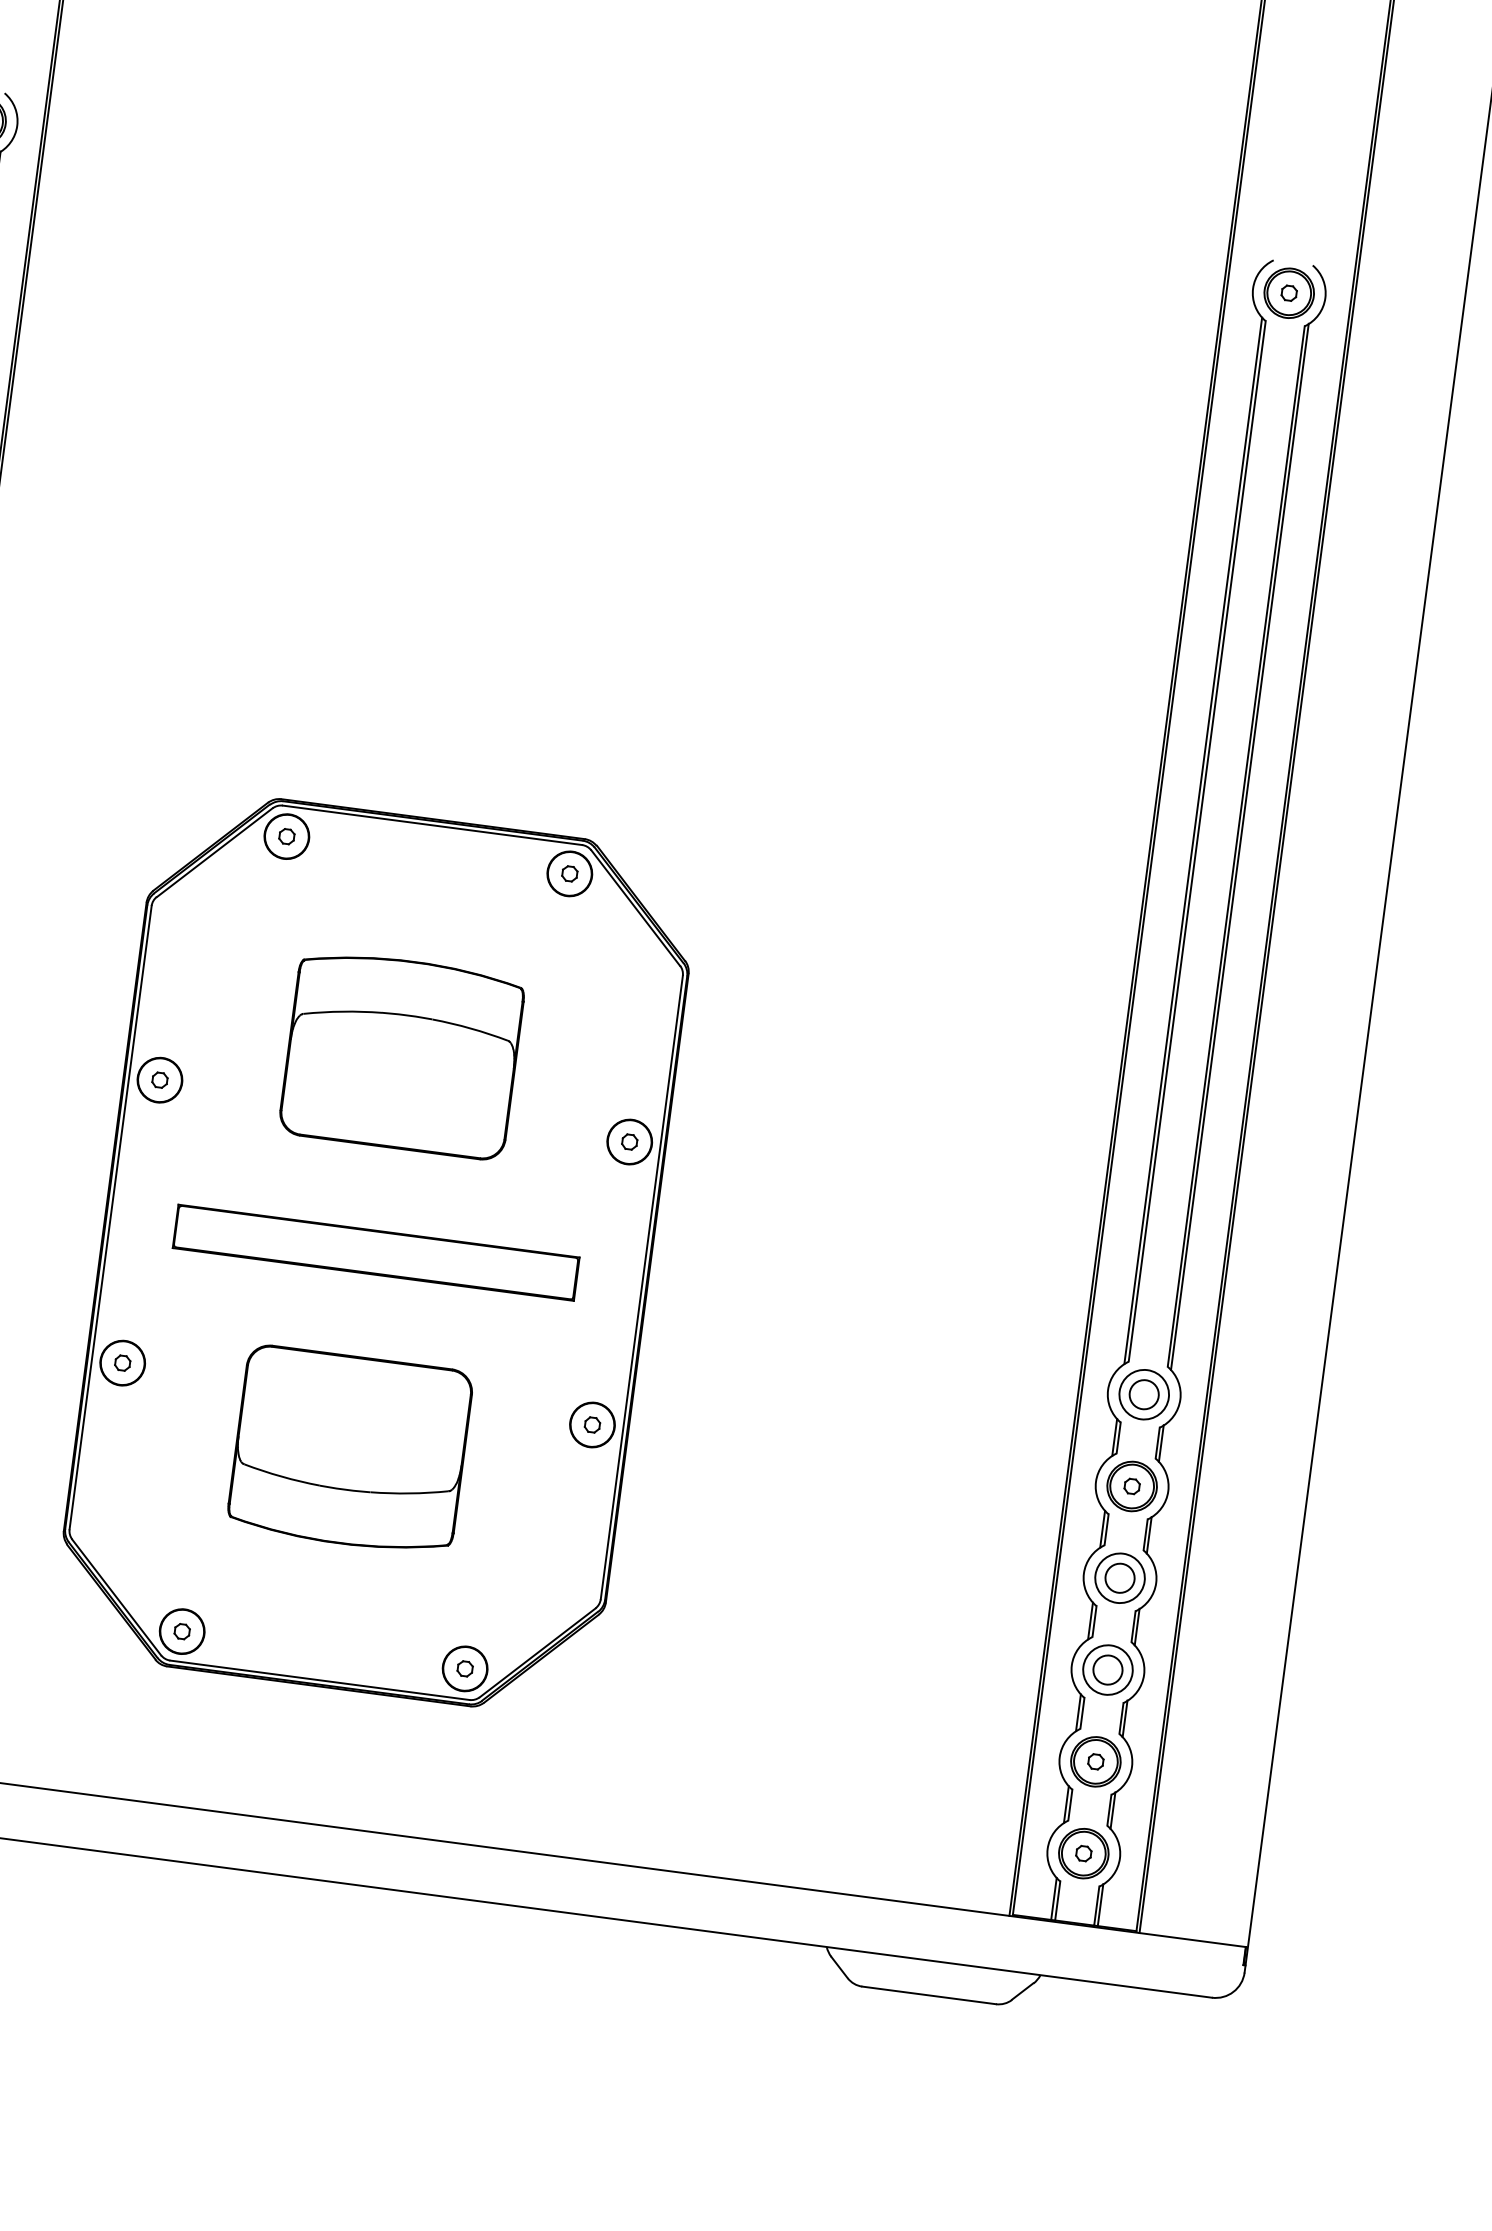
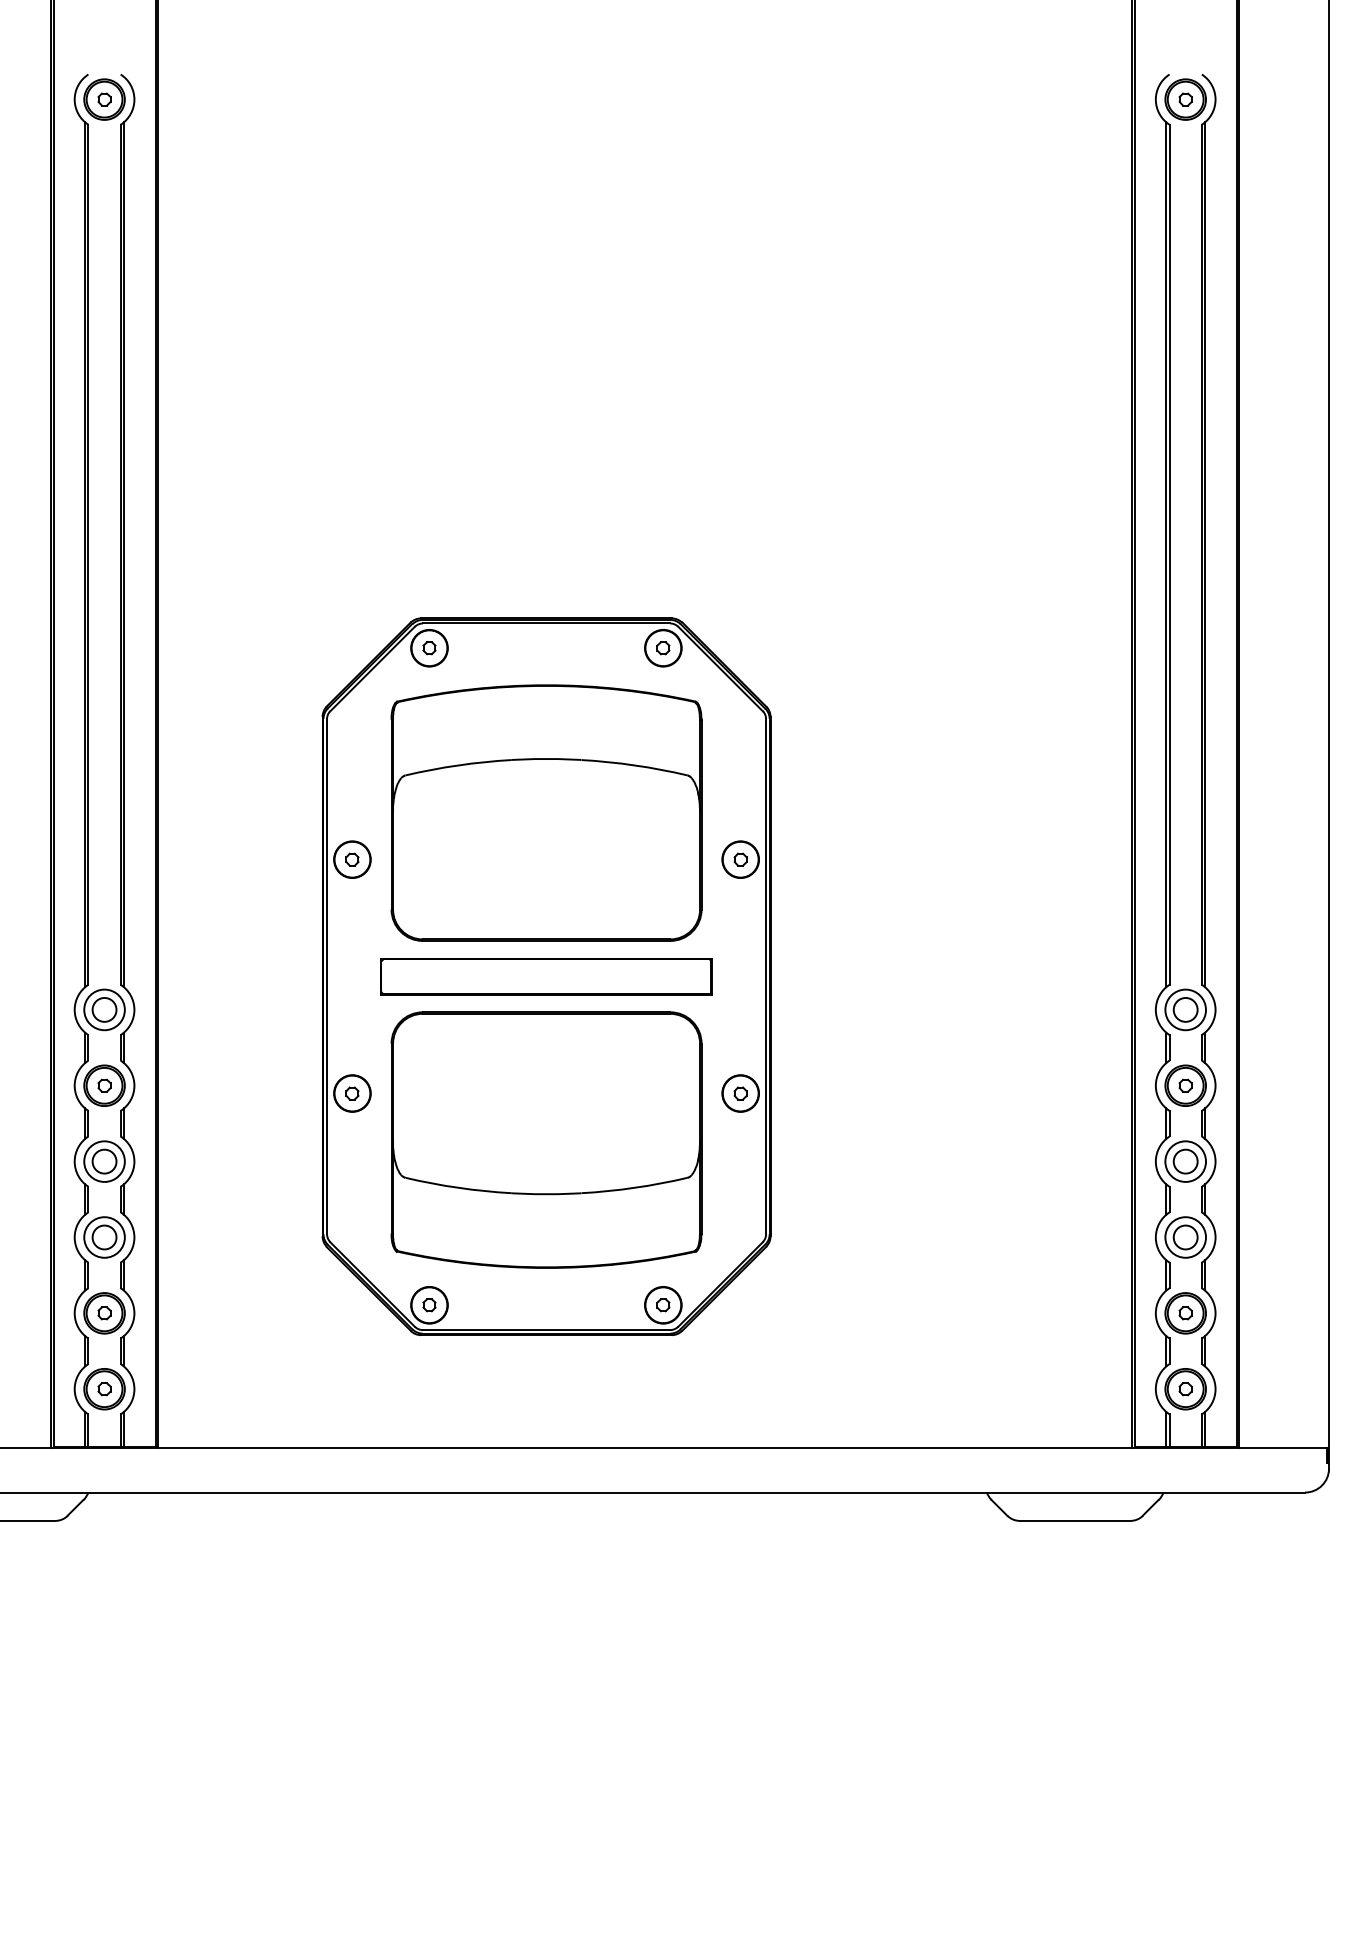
part: (402, 1054) -> (546, 812), size x1.67
part: (350, 1449) -> (546, 1139), size x1.67

